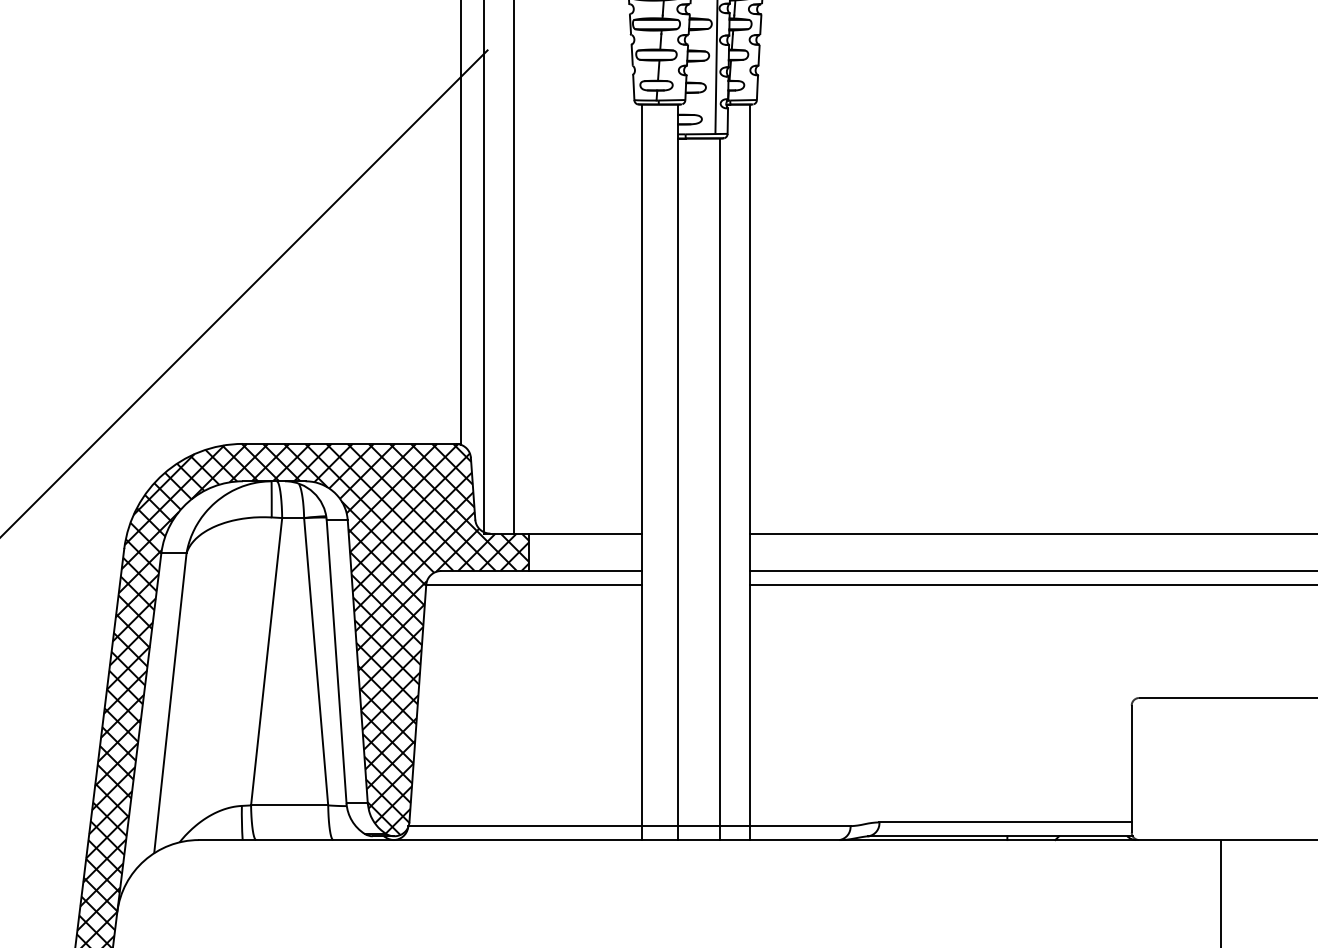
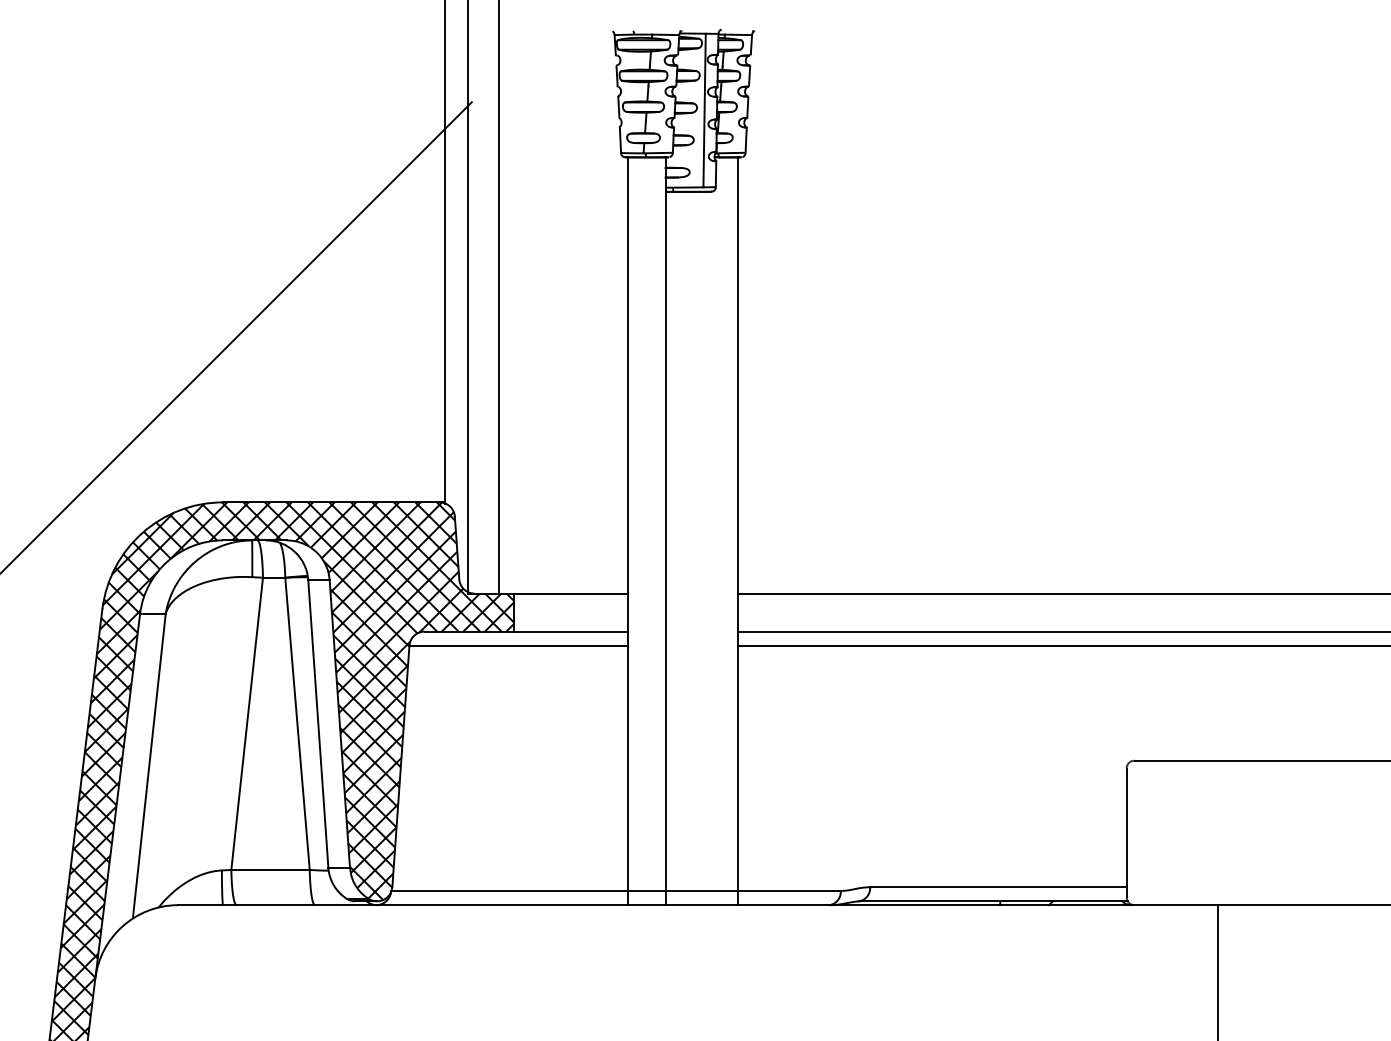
line: (720, 489) -> (708, 548), removed

